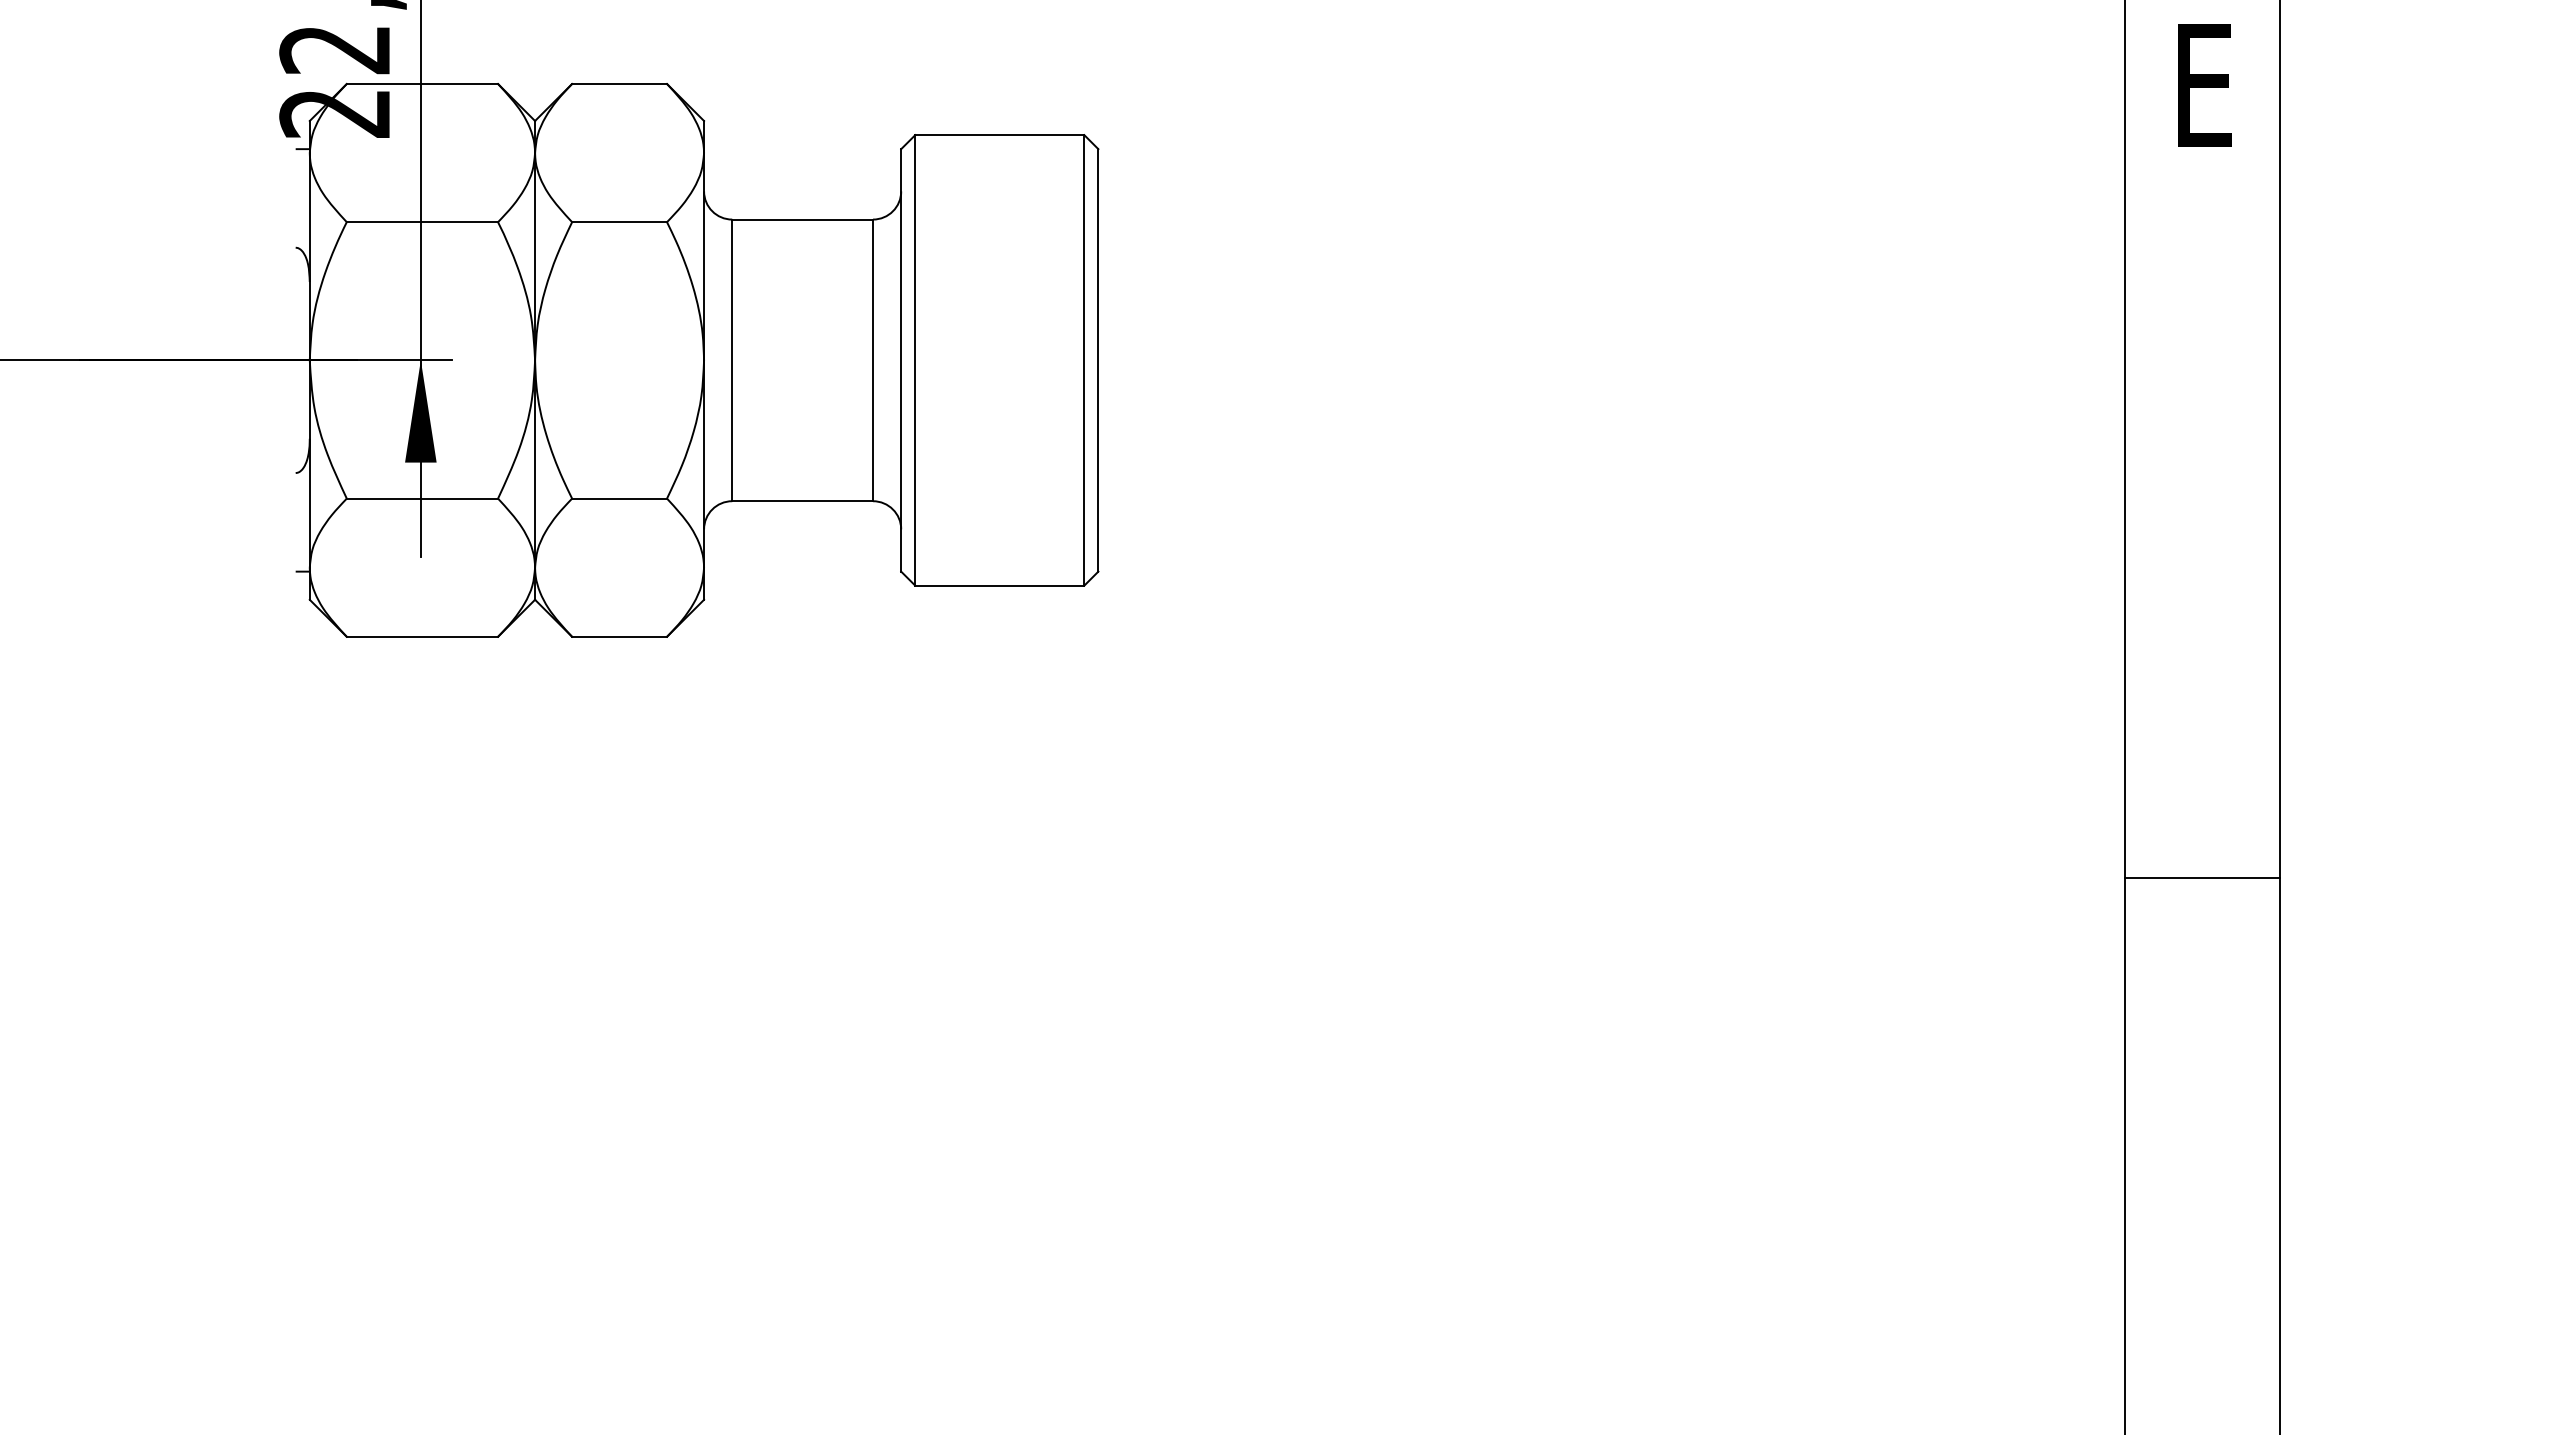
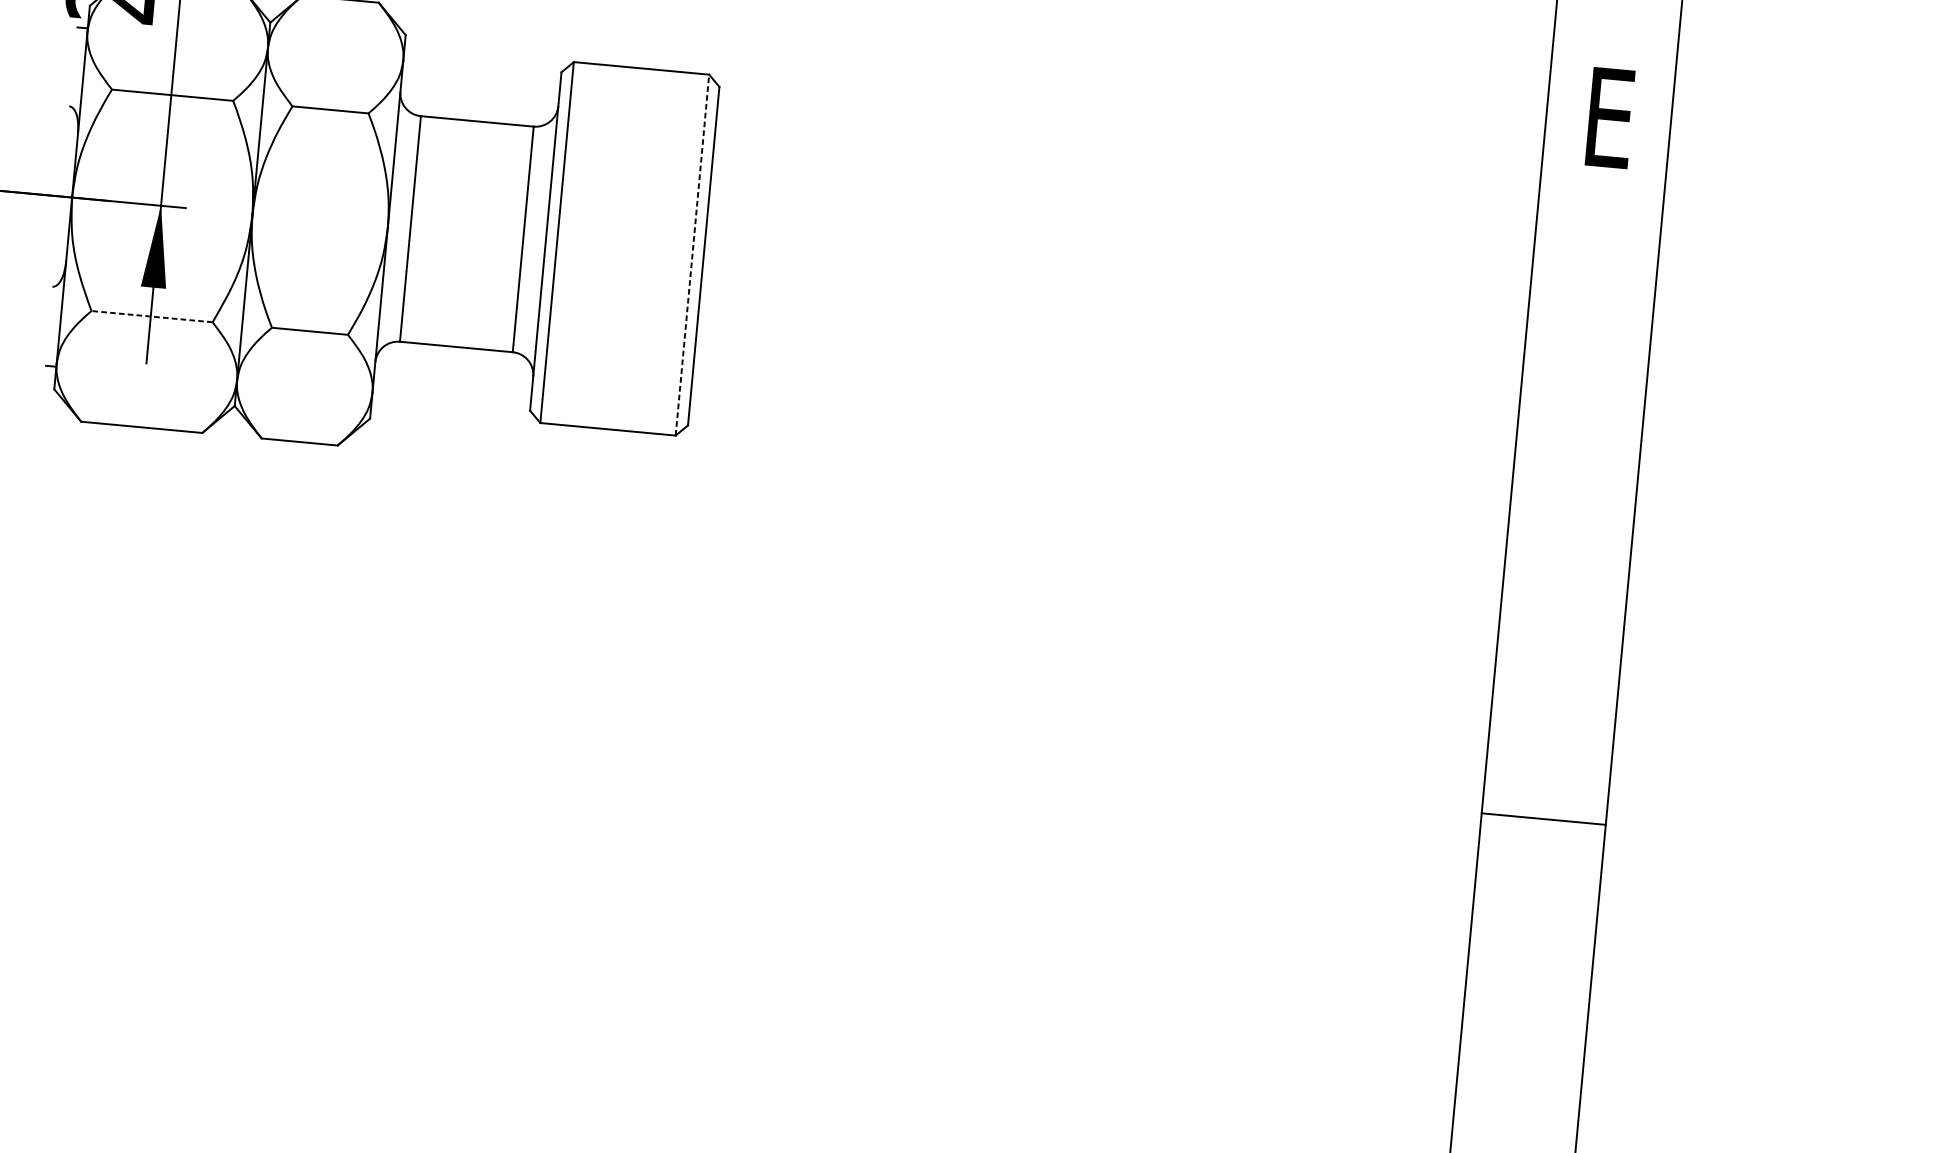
line: (1084, 359) -> (692, 254), solid -> dashed
line: (422, 498) -> (152, 316), solid -> dashed
line: (2202, 877) -> (1543, 818), moved

